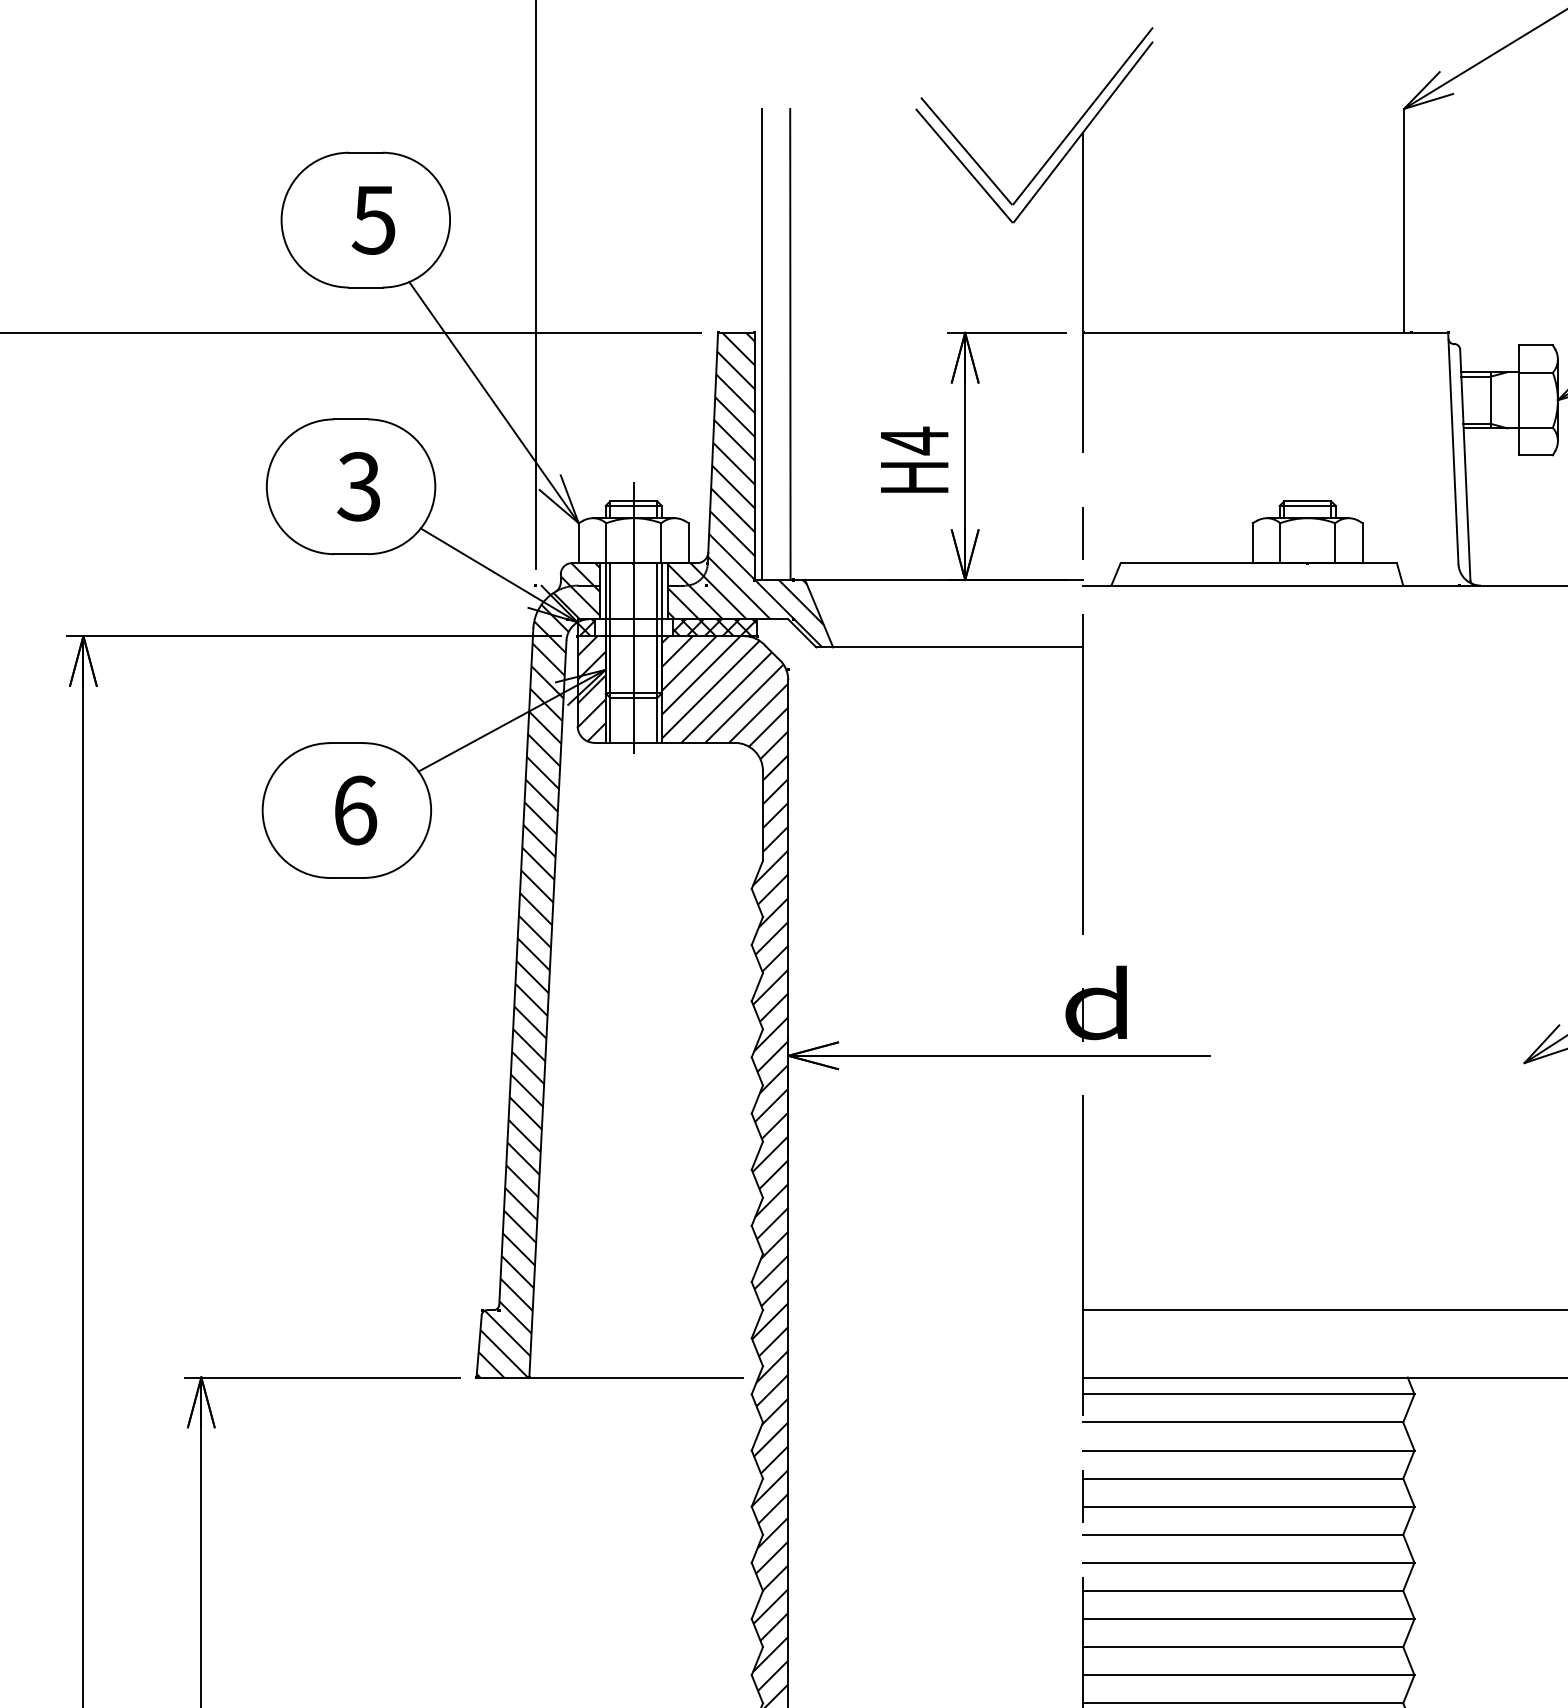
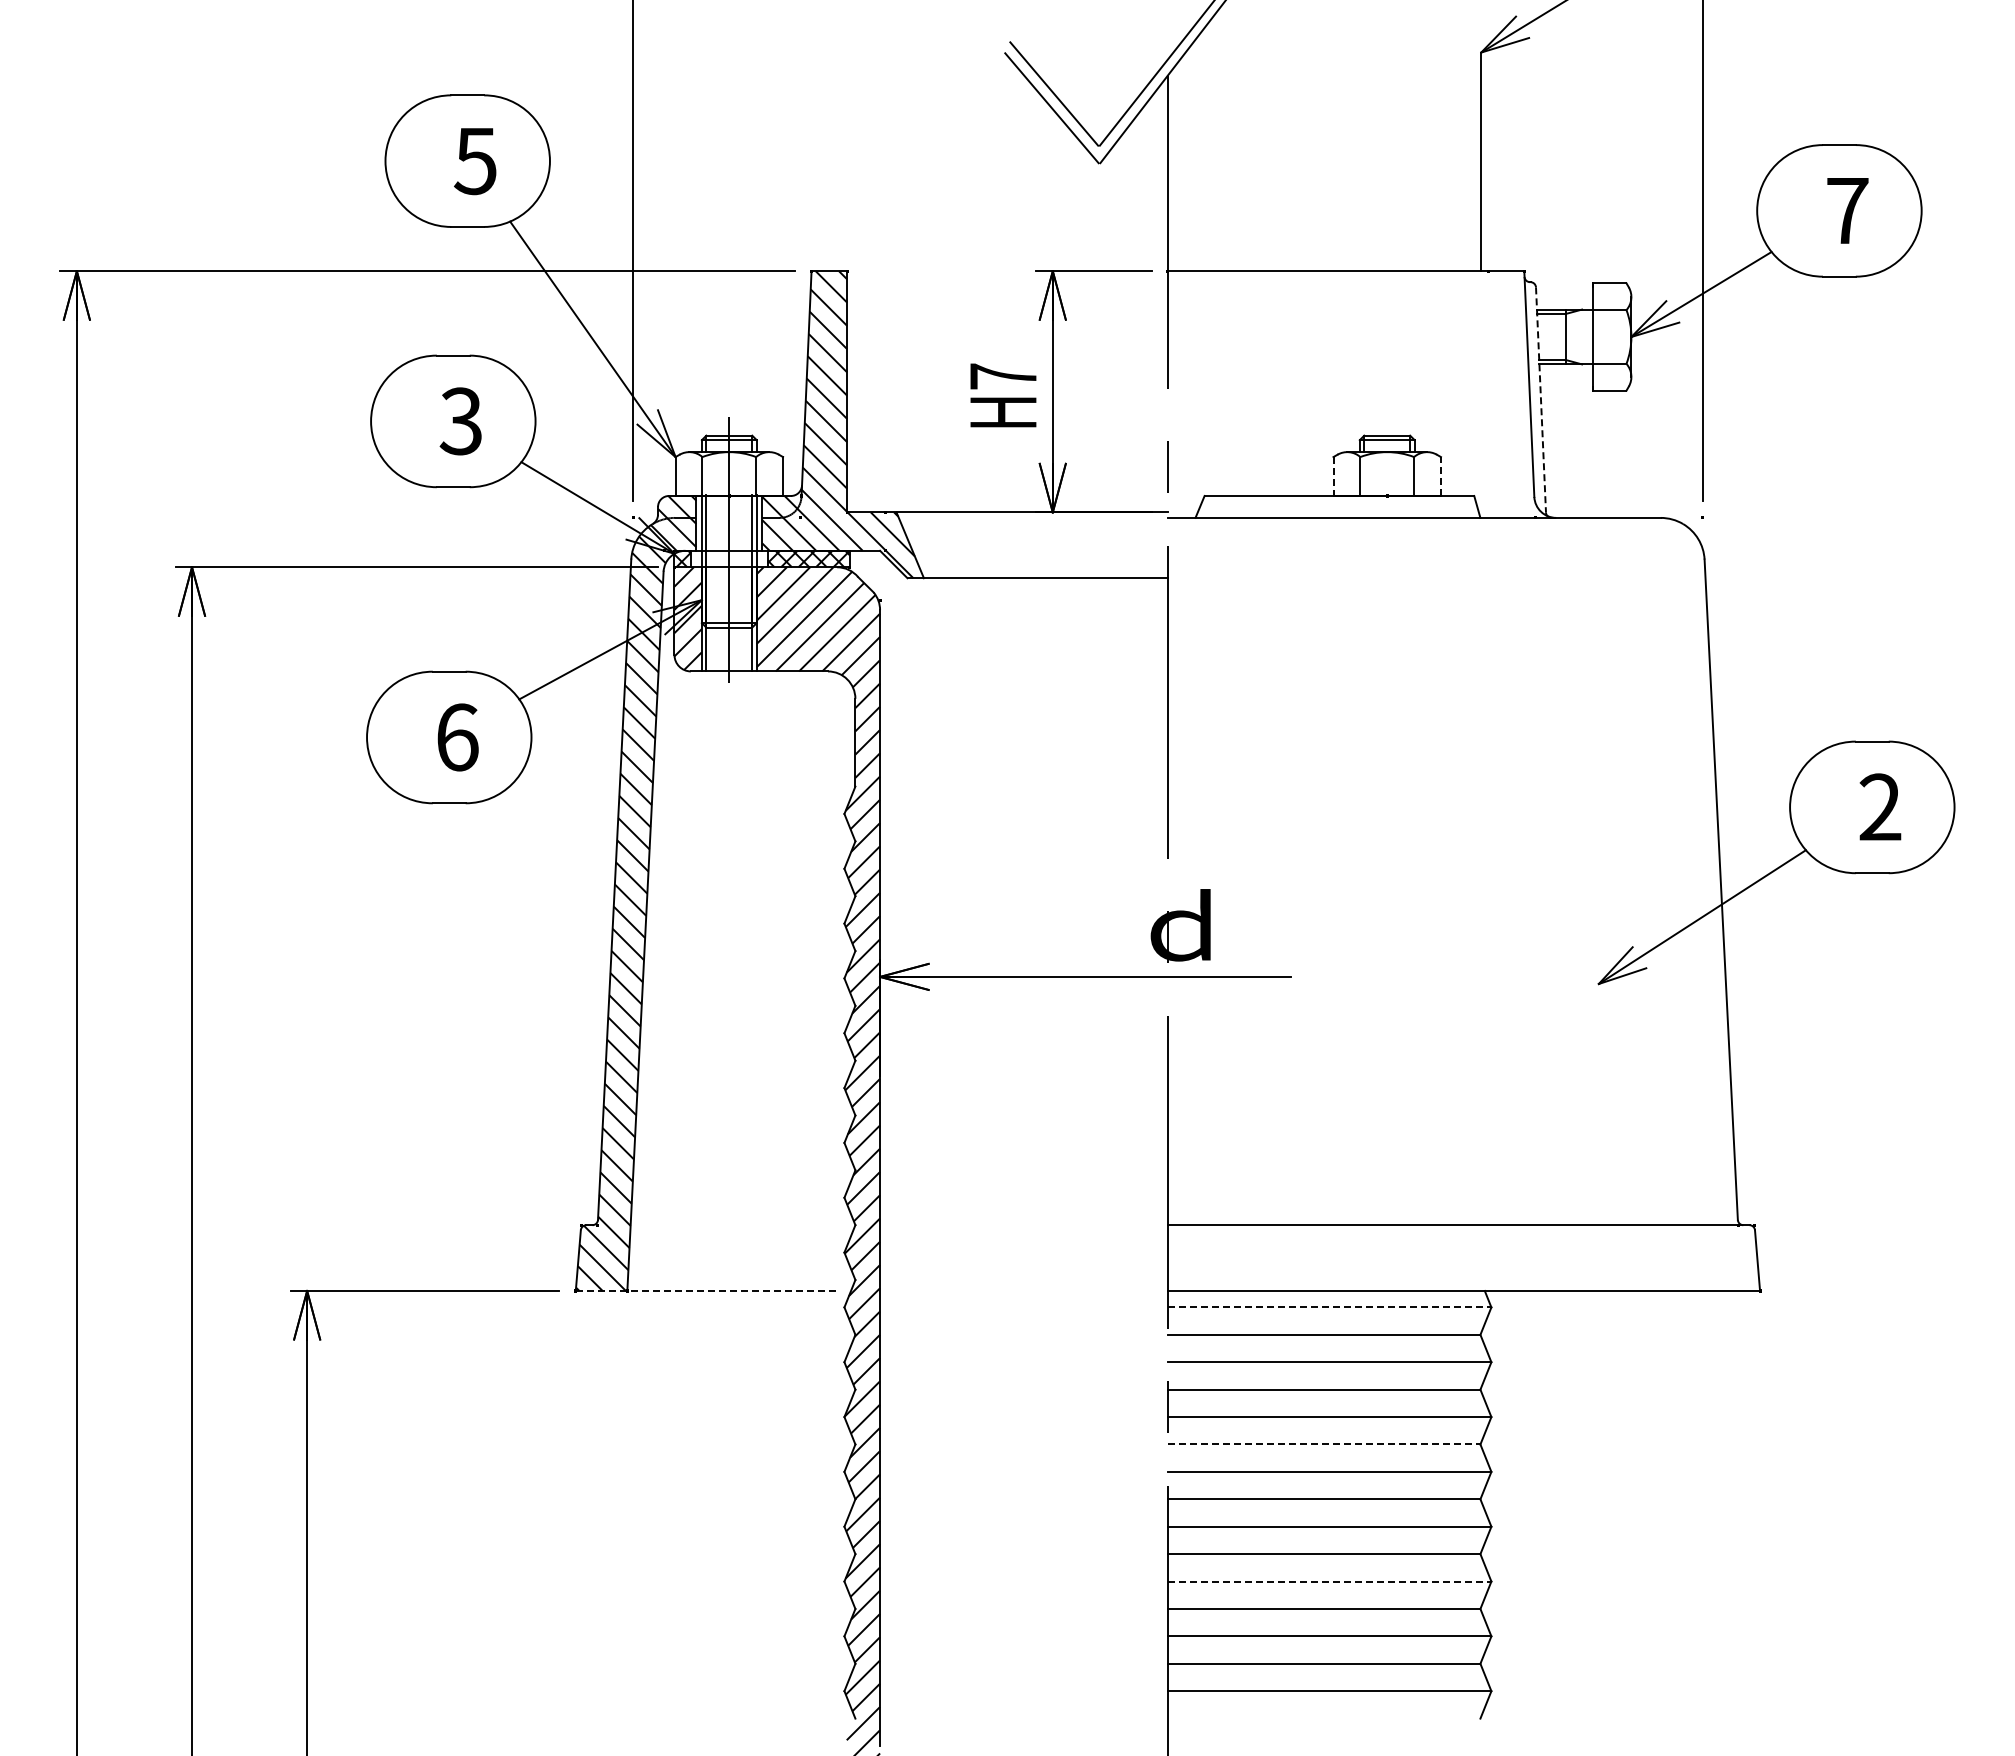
line: (762, 344) -> (854, 282), removed
line: (789, 344) -> (881, 282), removed
text: (914, 440) -> (1003, 376), H4 -> H7
line: (1465, 465) -> (1541, 400), solid -> dashed
line: (1362, 543) -> (1440, 476), solid -> dashed
line: (1252, 544) -> (1333, 477), solid -> dashed
line: (610, 1377) -> (706, 1290), solid -> dashed
line: (1248, 1394) -> (1329, 1307), solid -> dashed
line: (1243, 1534) -> (1324, 1444), solid -> dashed
line: (1248, 1675) -> (1329, 1581), solid -> dashed

